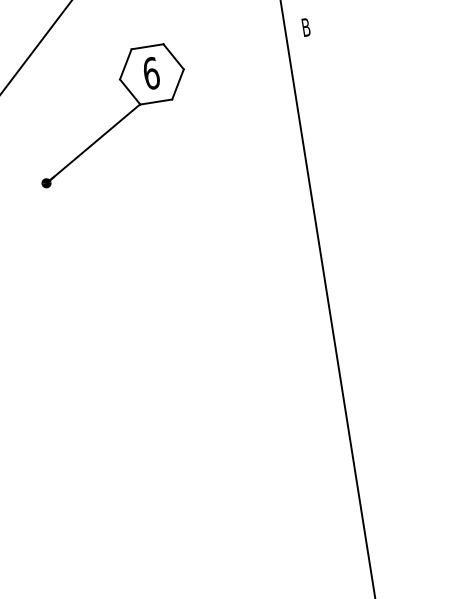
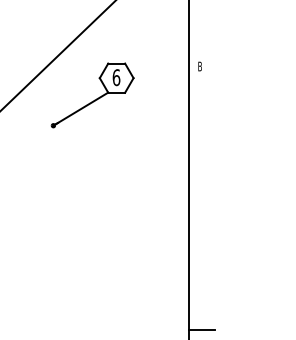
line: (389, 523) -> (202, 329), added

